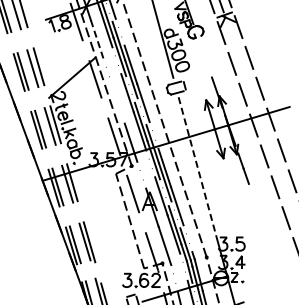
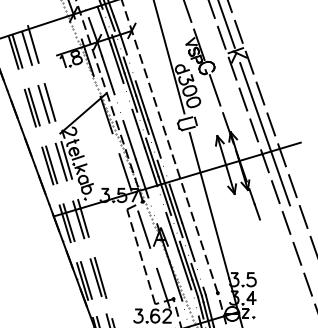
line: (97, 39) -> (108, 75), dashed -> solid
line: (203, 54) -> (214, 90), added
line: (254, 98) -> (265, 134), added
line: (118, 104) -> (129, 140), added
line: (198, 170) -> (209, 206), dashed -> solid

